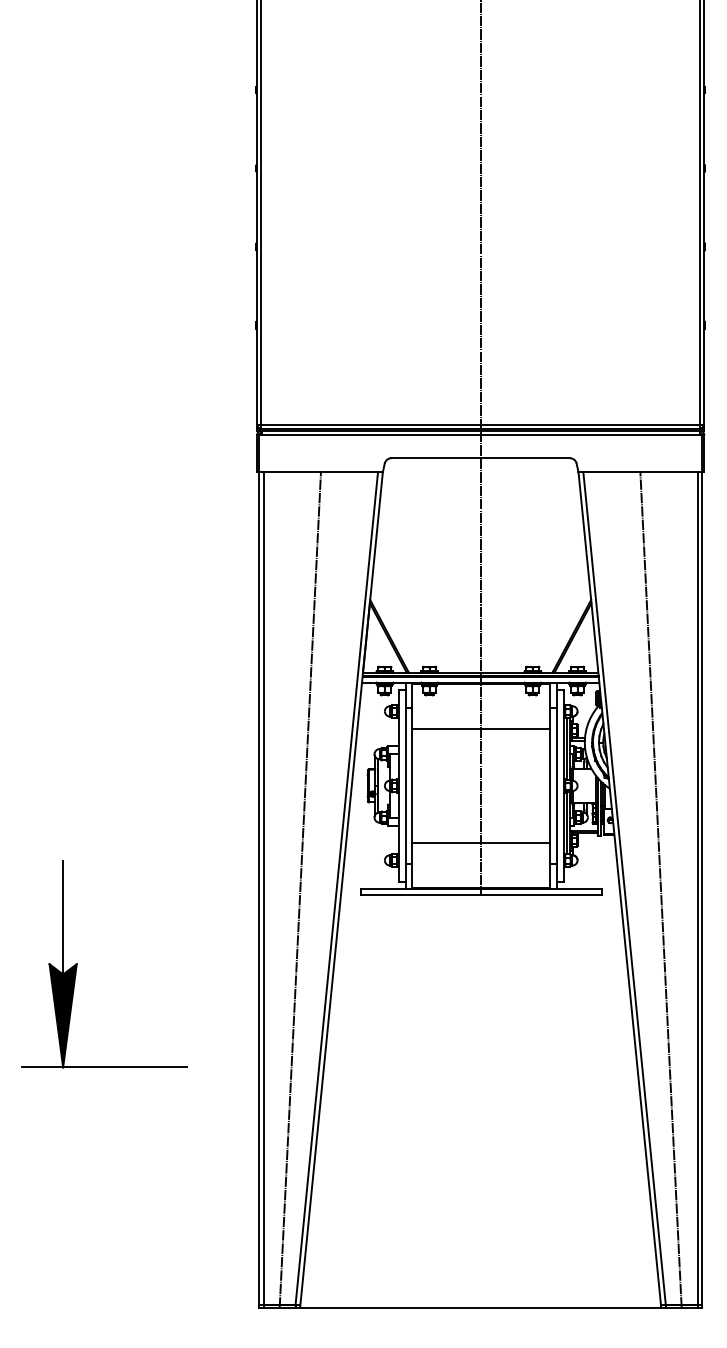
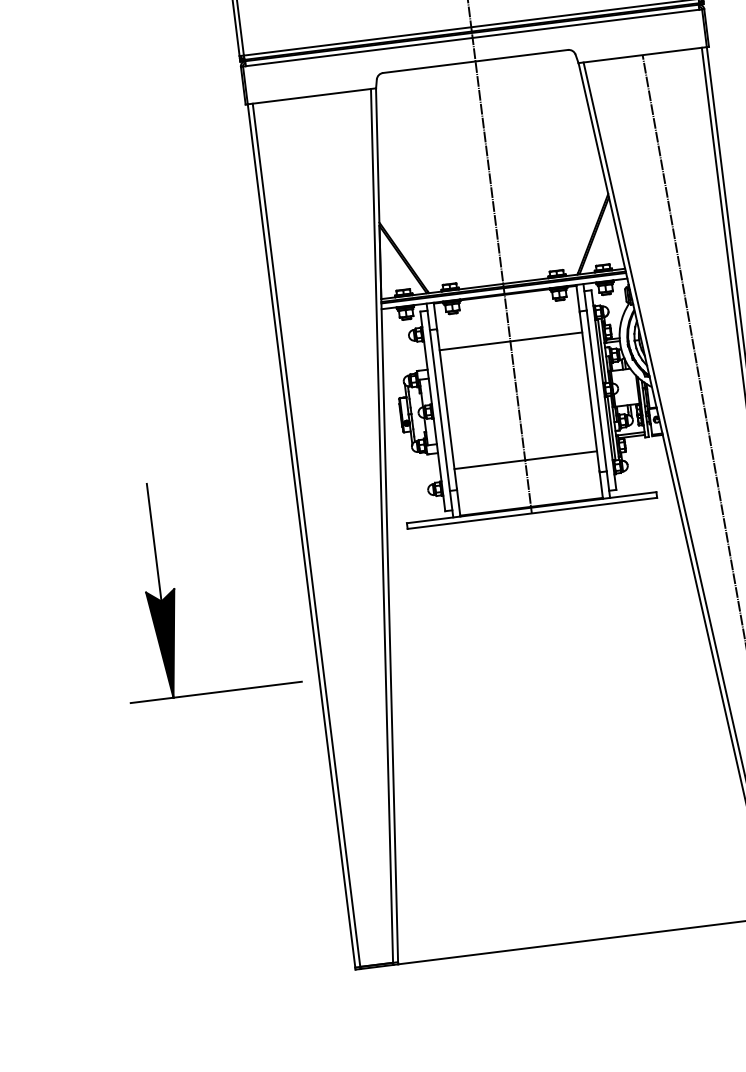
line: (300, 889) -> (344, 531), removed
part: (77, 964) -> (175, 589), moved

